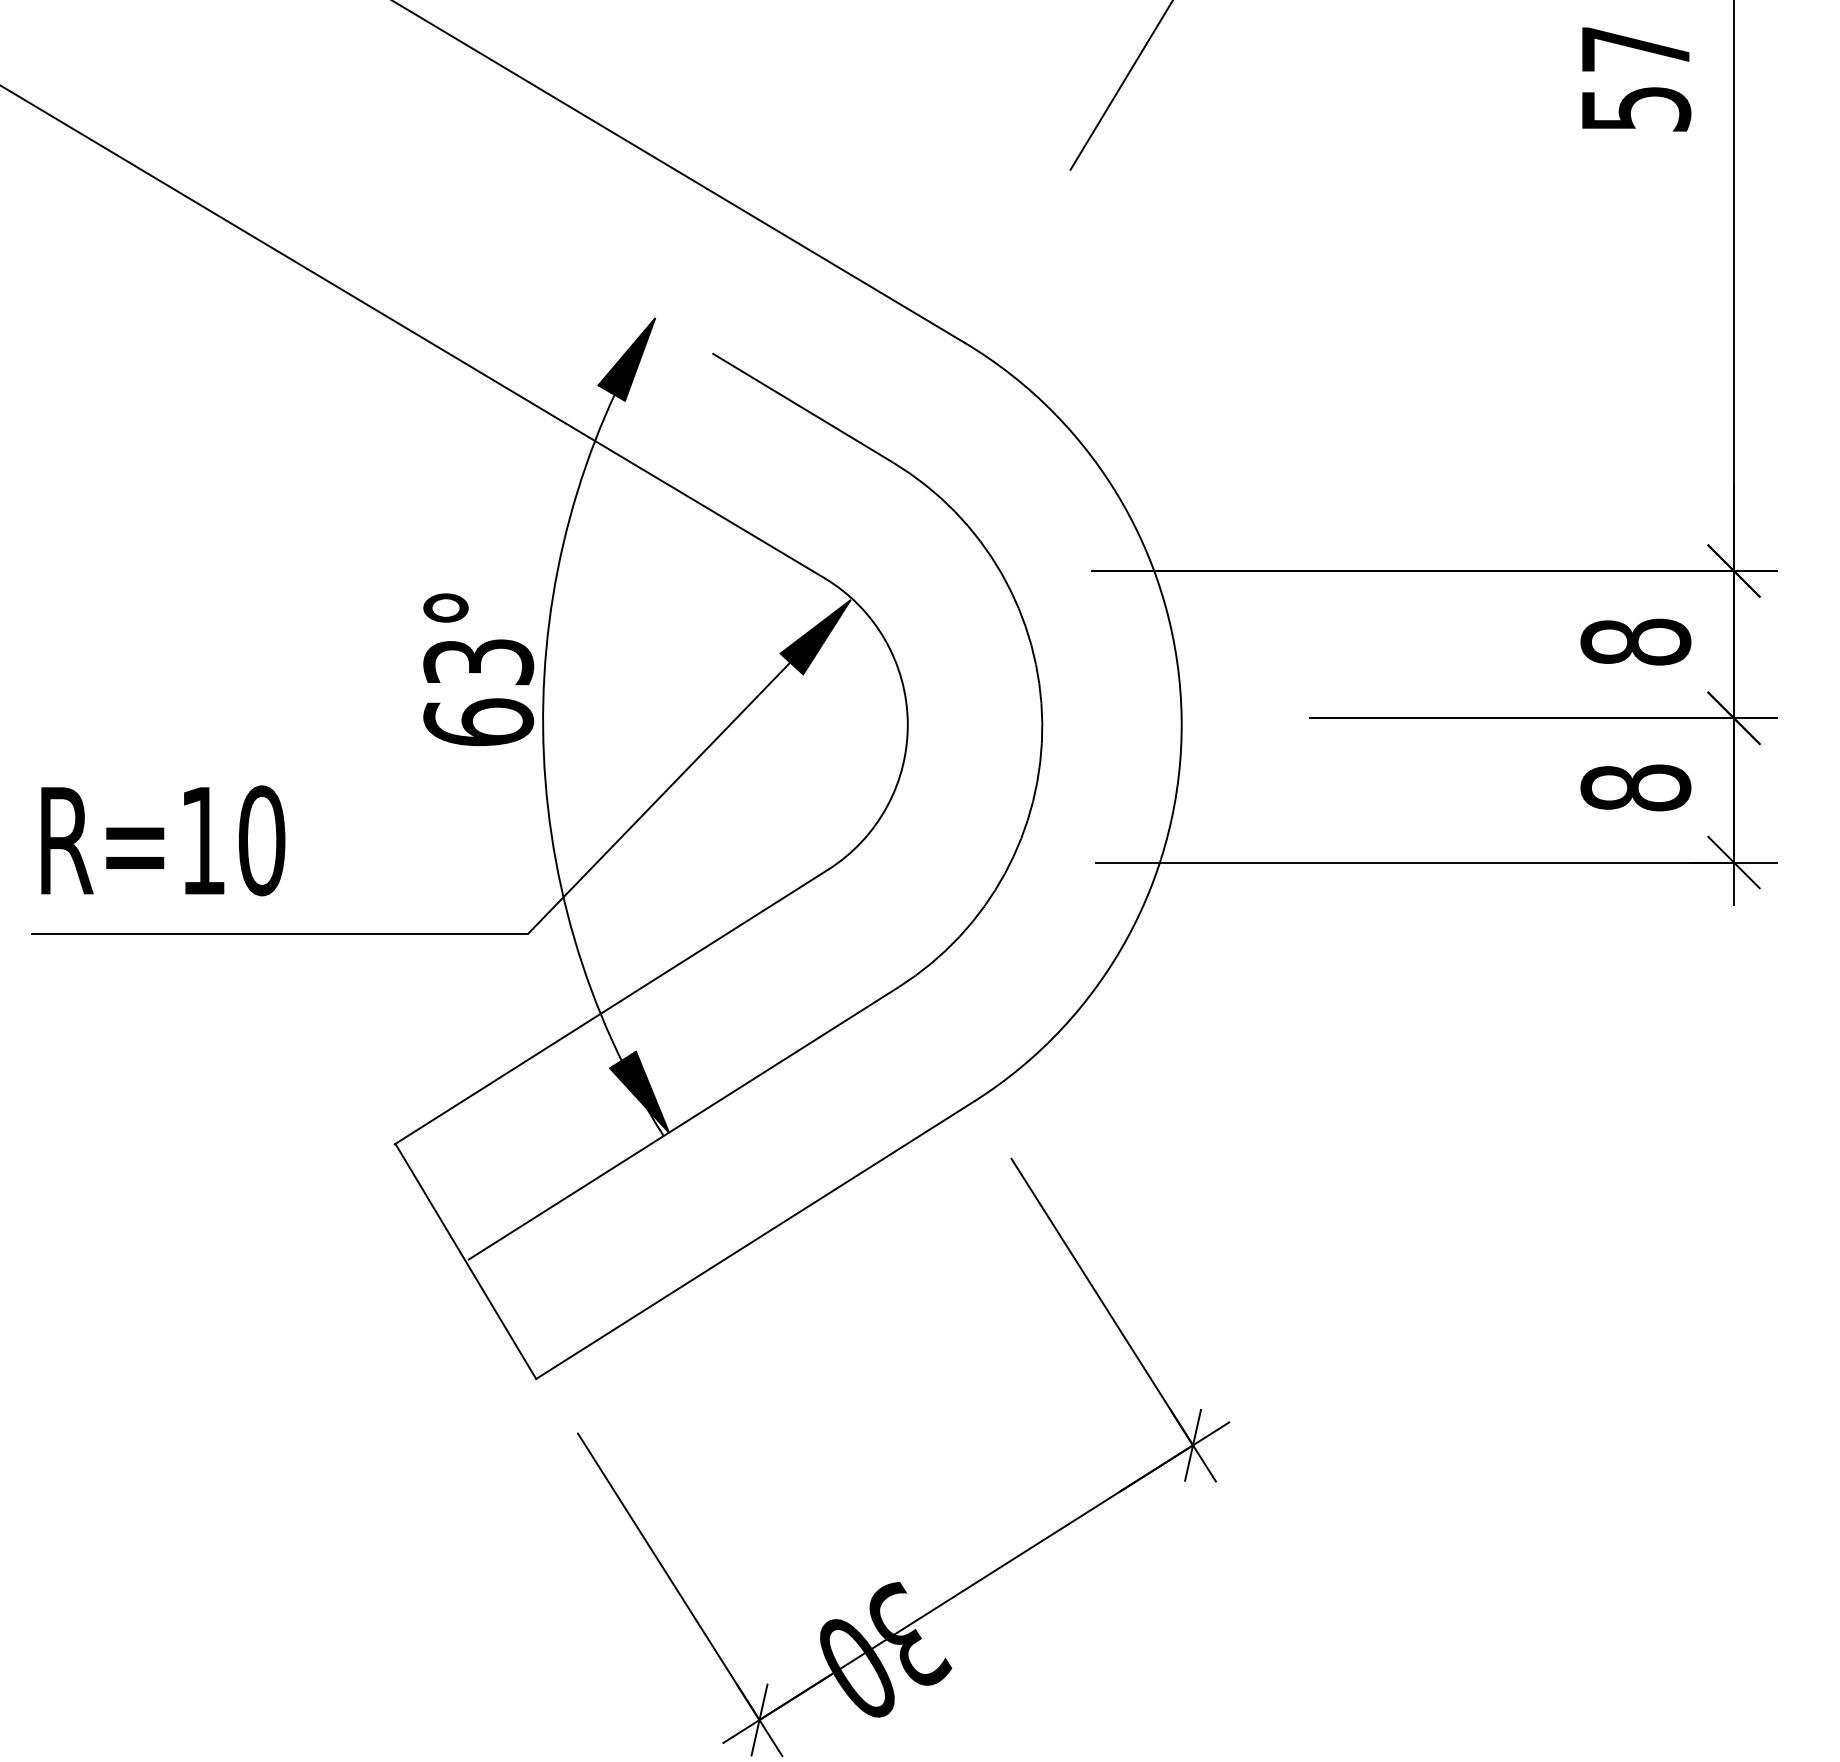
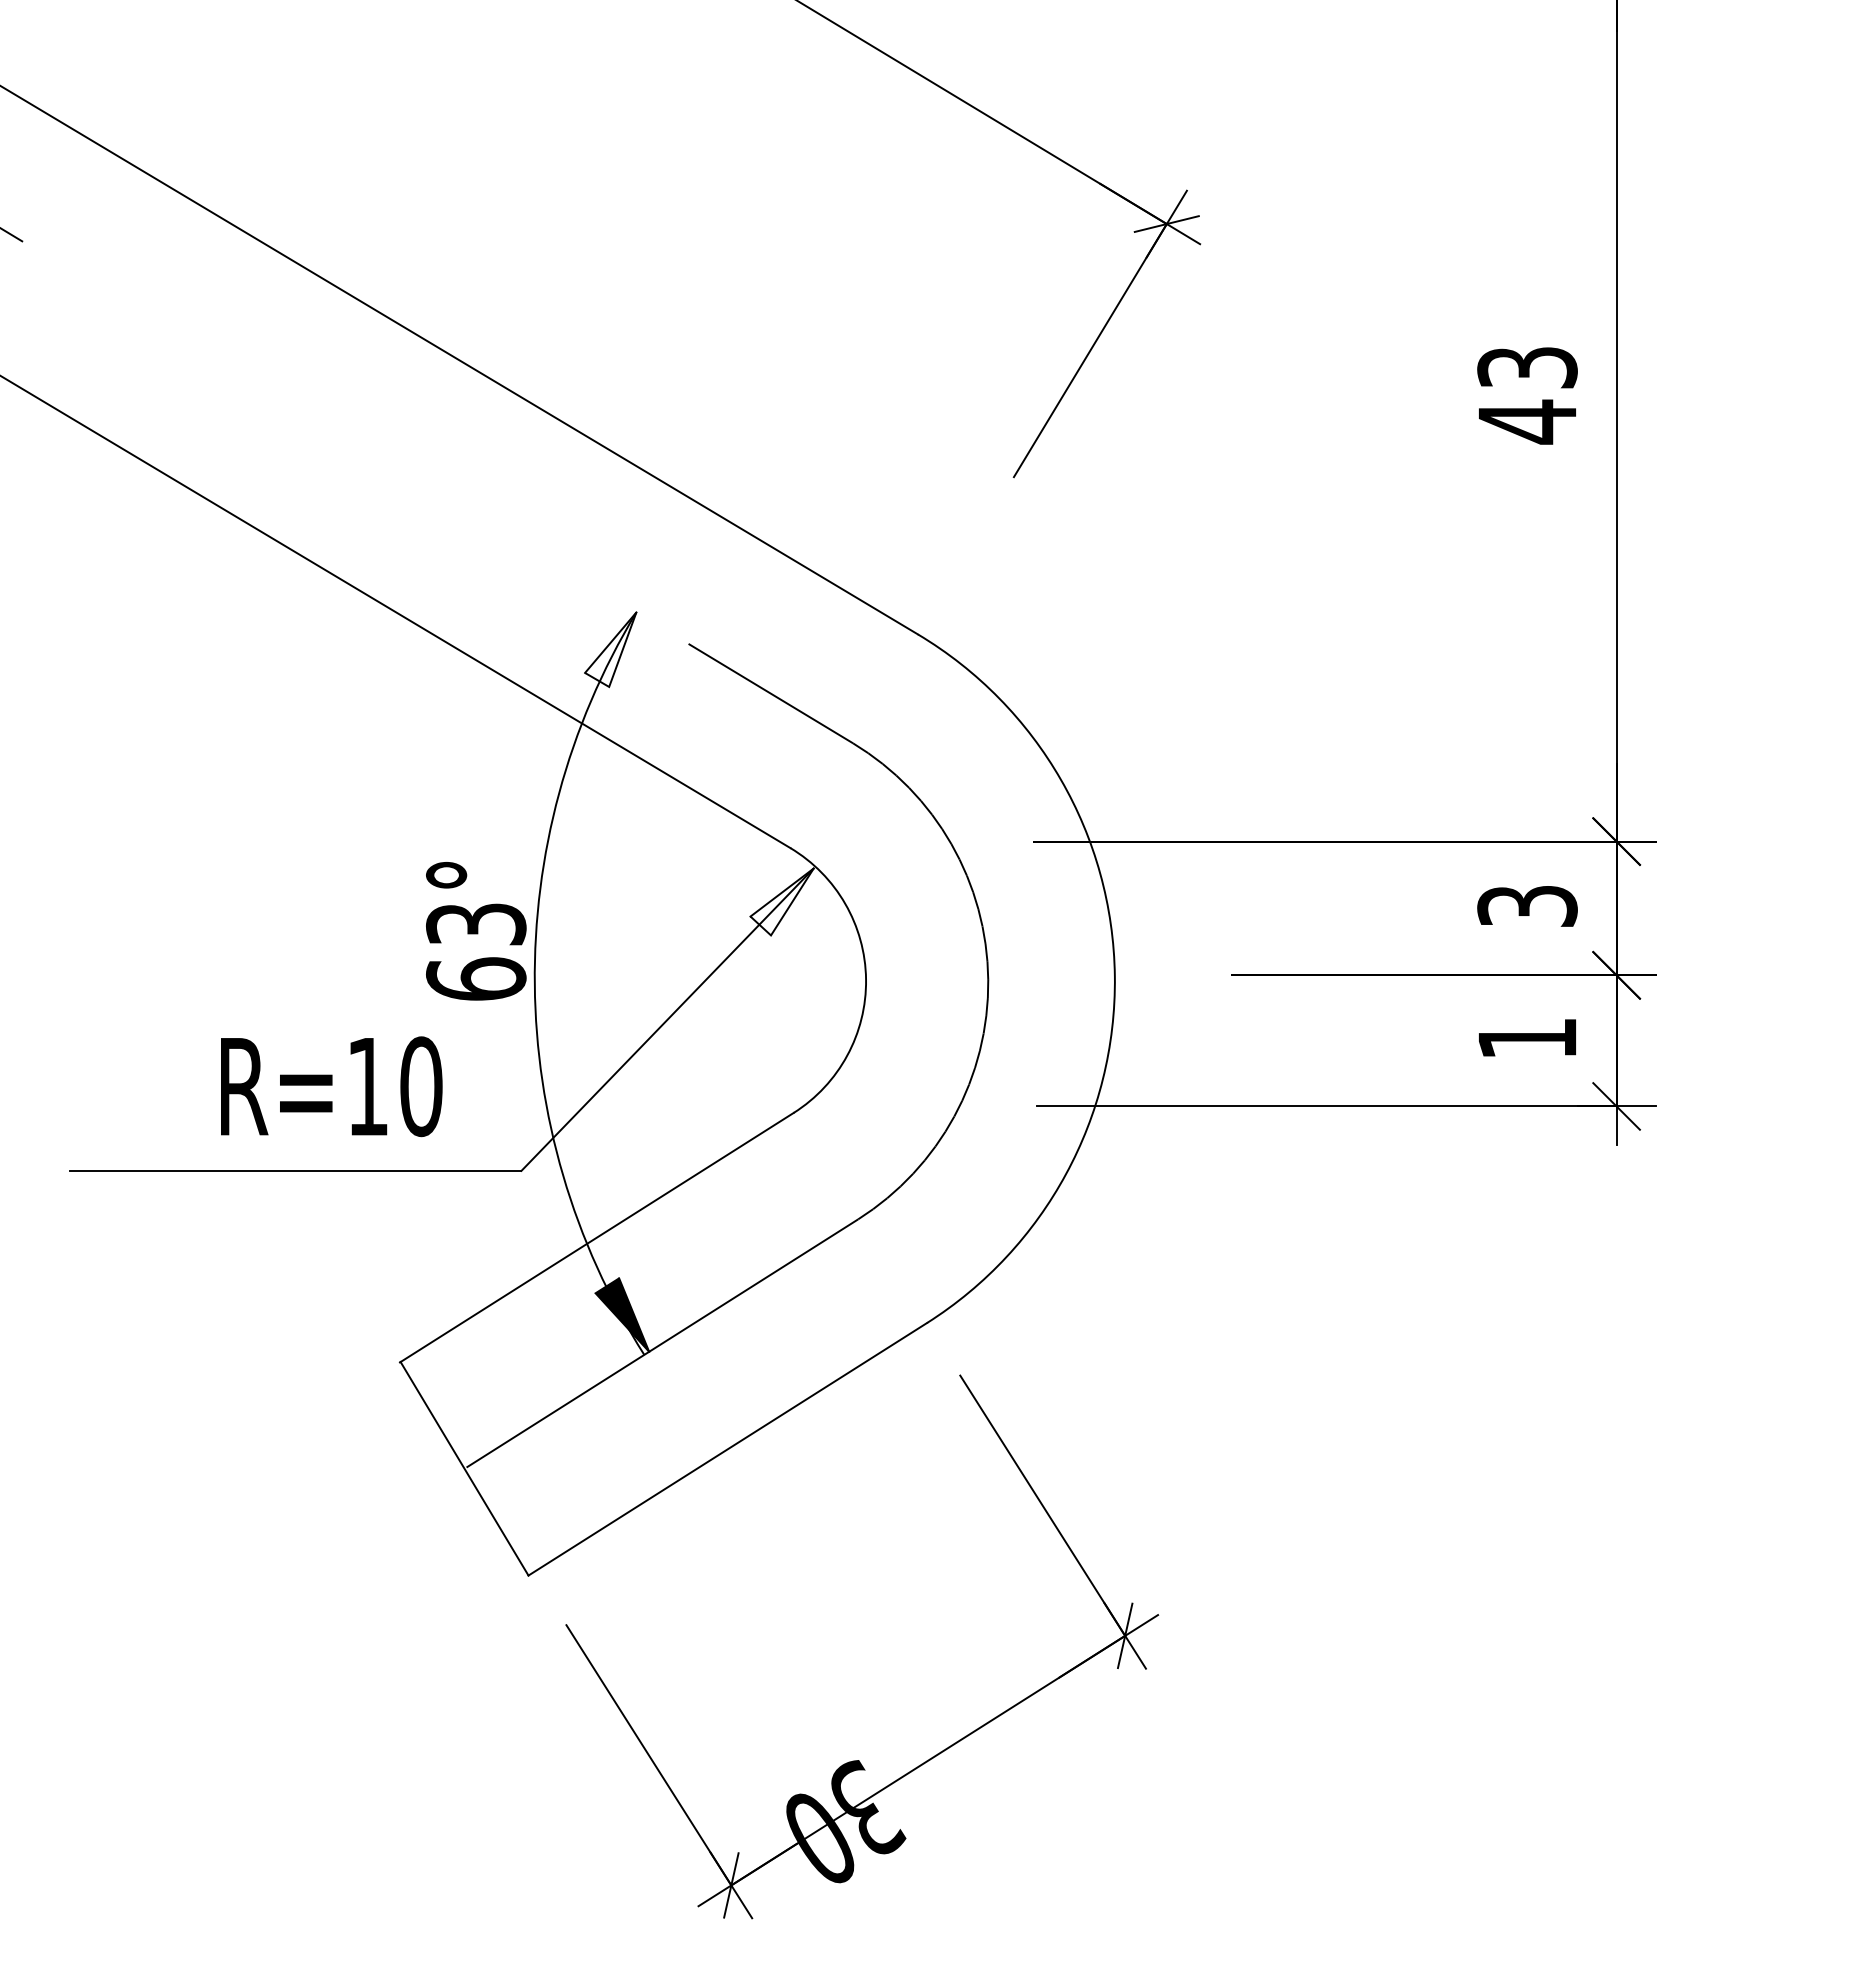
text: (1635, 79) -> (1527, 395), 57 -> 43
fill: (626, 359) -> (610, 649), removed
fill: (814, 636) -> (781, 901), removed
text: (1635, 642) -> (1527, 906), 8 -> 3
text: (1635, 787) -> (1527, 1038), 8 -> 1
text: (163, 840) -> (331, 1086), moved

